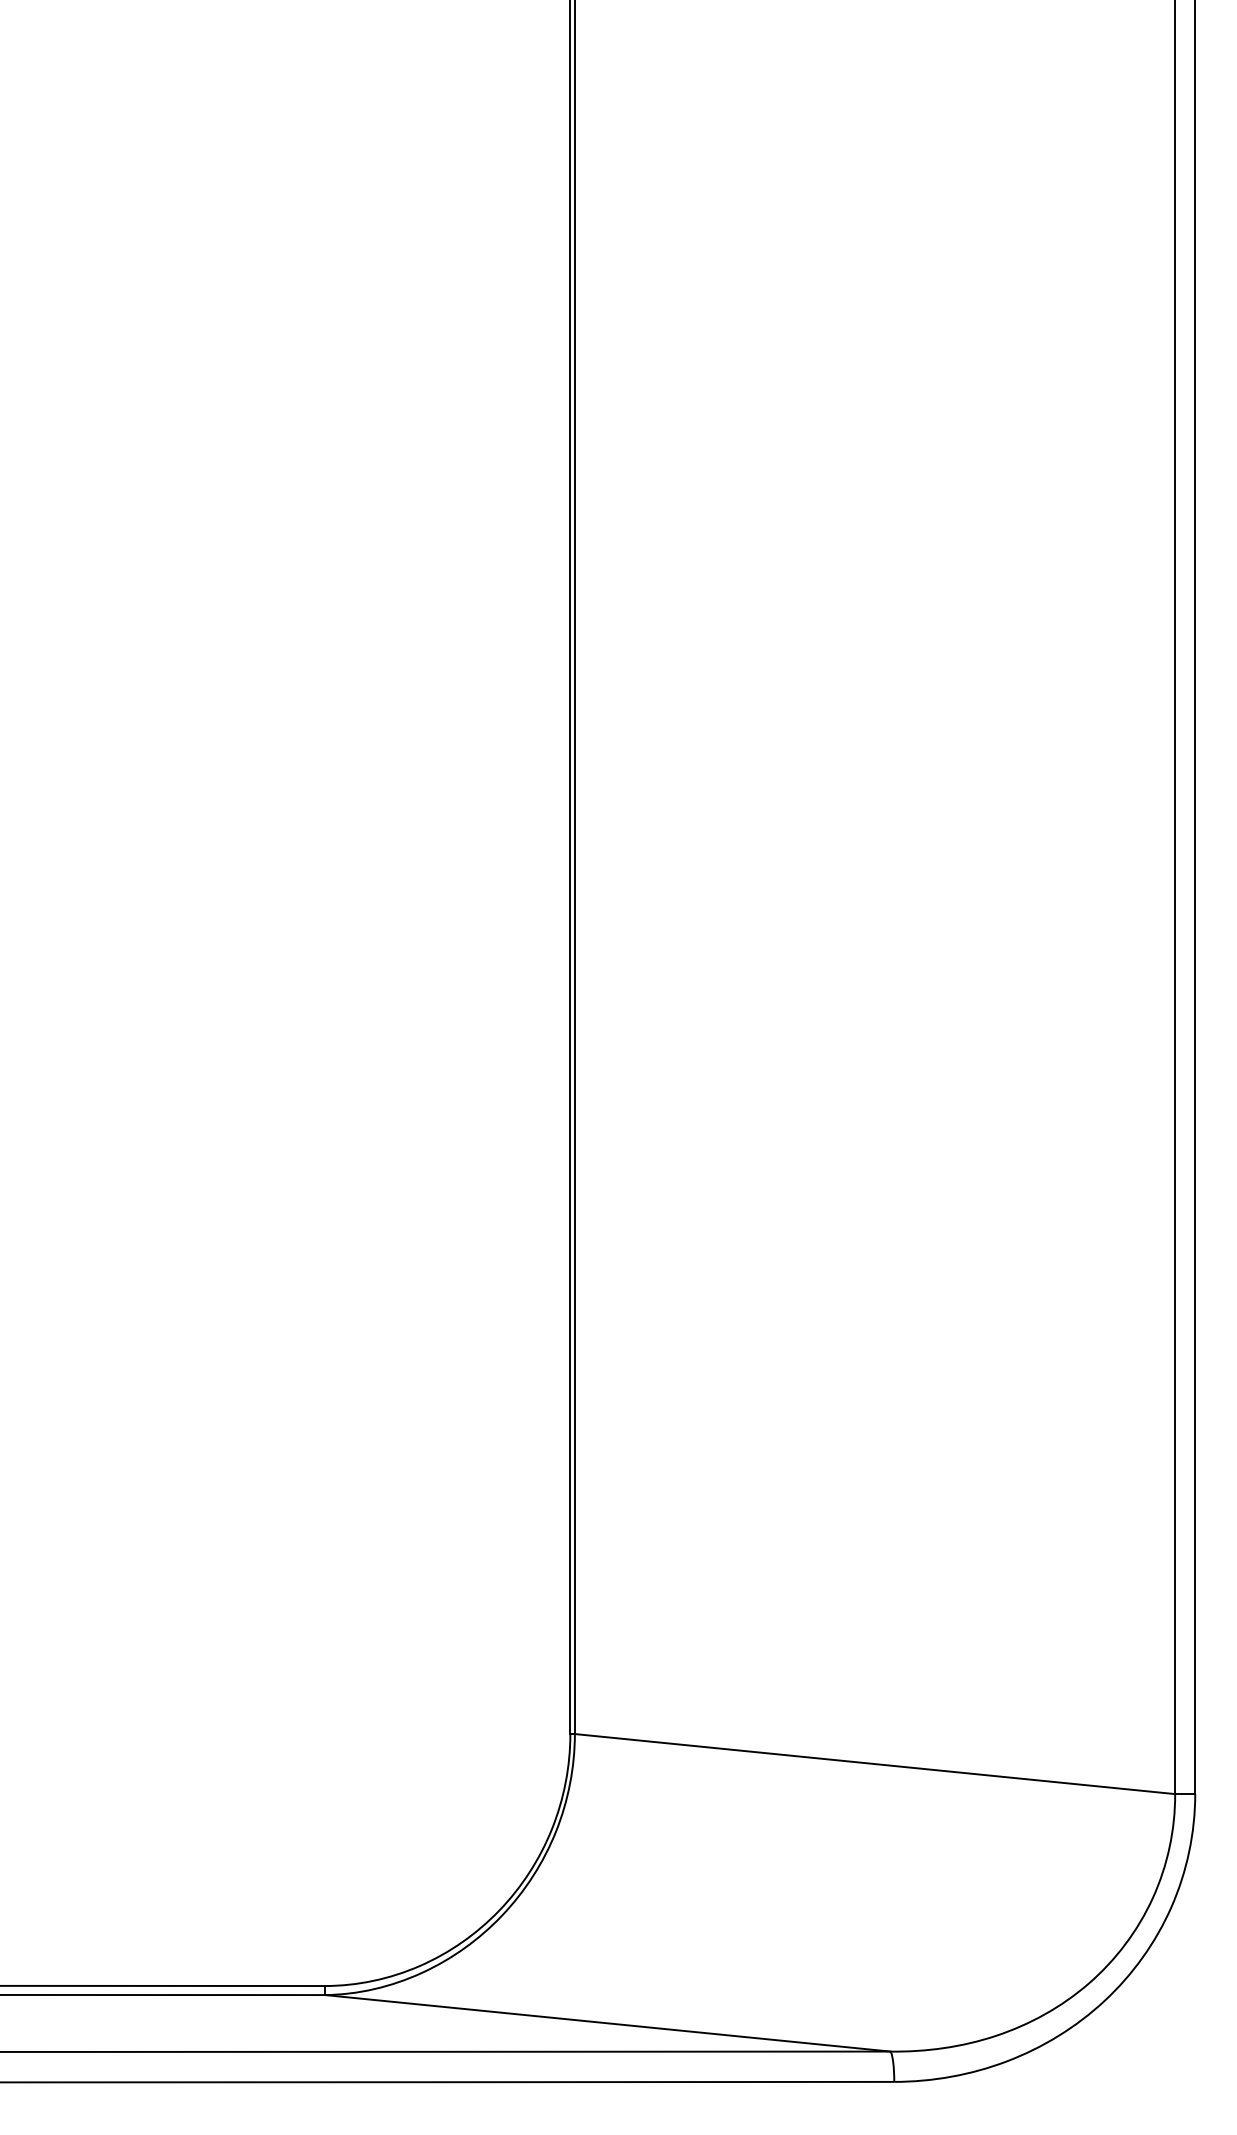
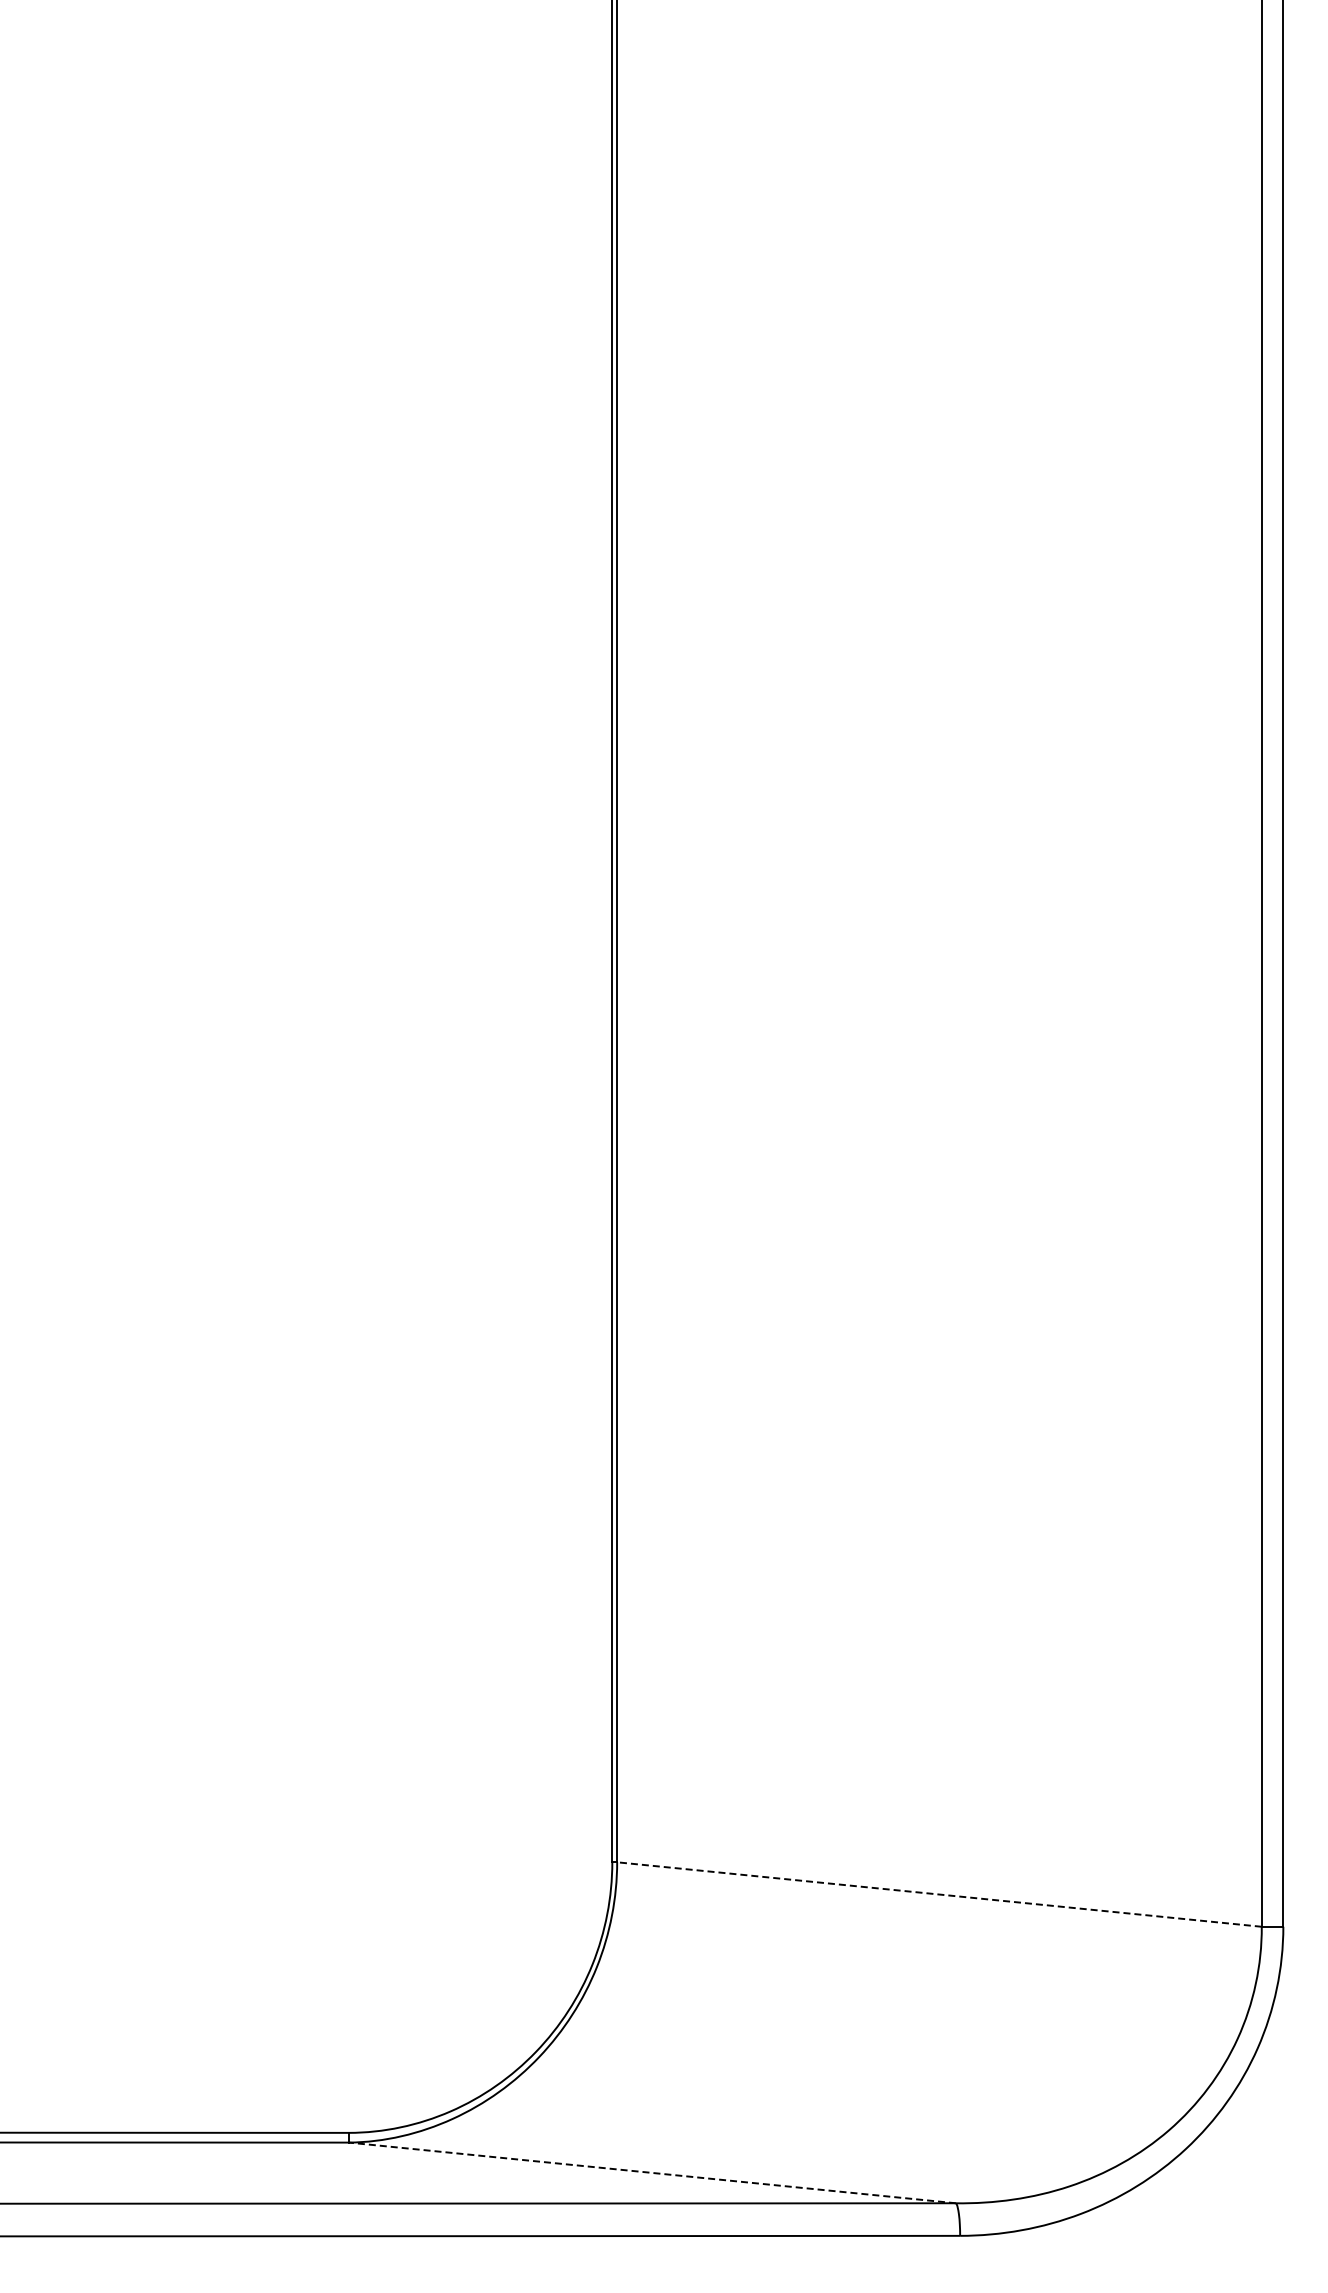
line: (875, 1764) -> (939, 1894), solid -> dashed
line: (606, 2022) -> (651, 2172), solid -> dashed

